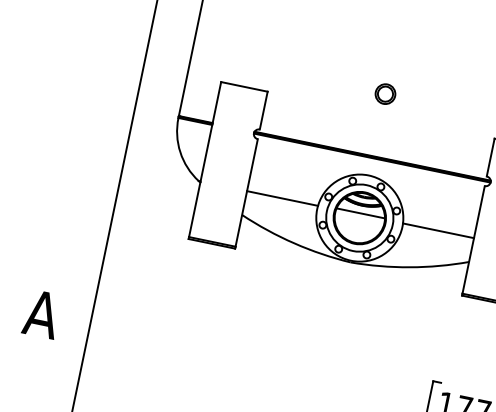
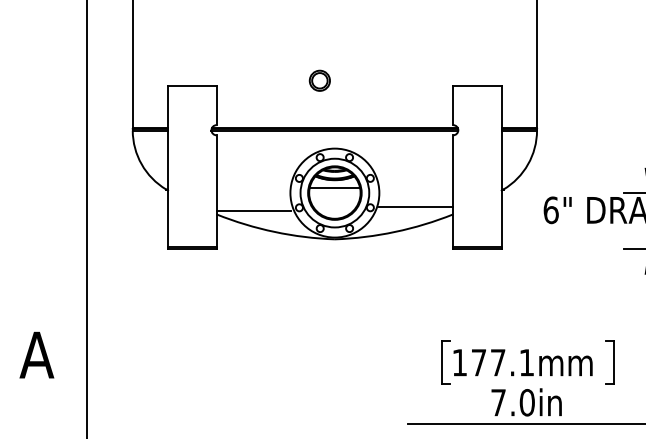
part: (385, 93) -> (319, 80), moved
line: (282, 198) -> (253, 210), moved
line: (438, 230) -> (416, 206), moved

